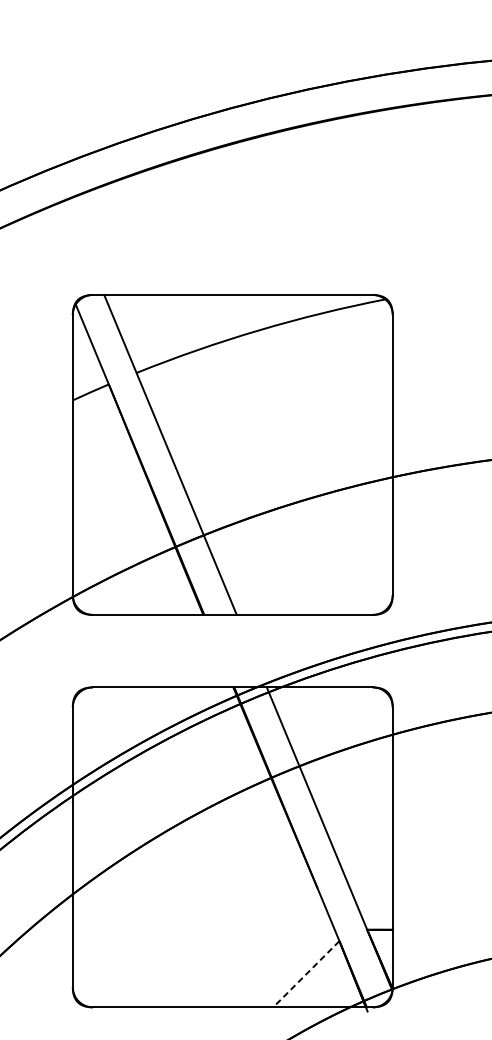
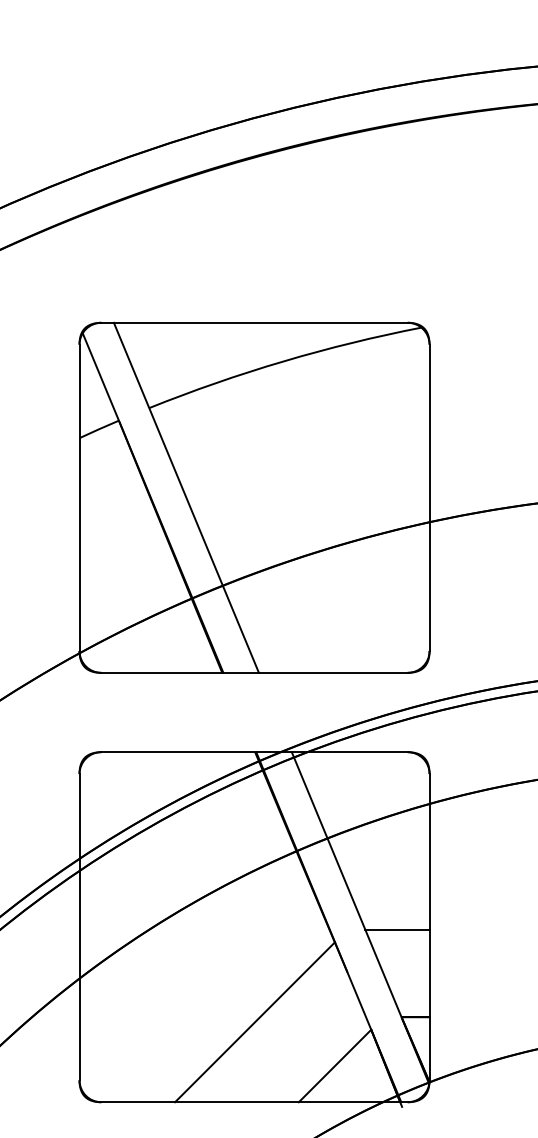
line: (363, 849) -> (397, 929), added
line: (233, 934) -> (255, 1022), added
line: (305, 974) -> (334, 1066), dashed -> solid

